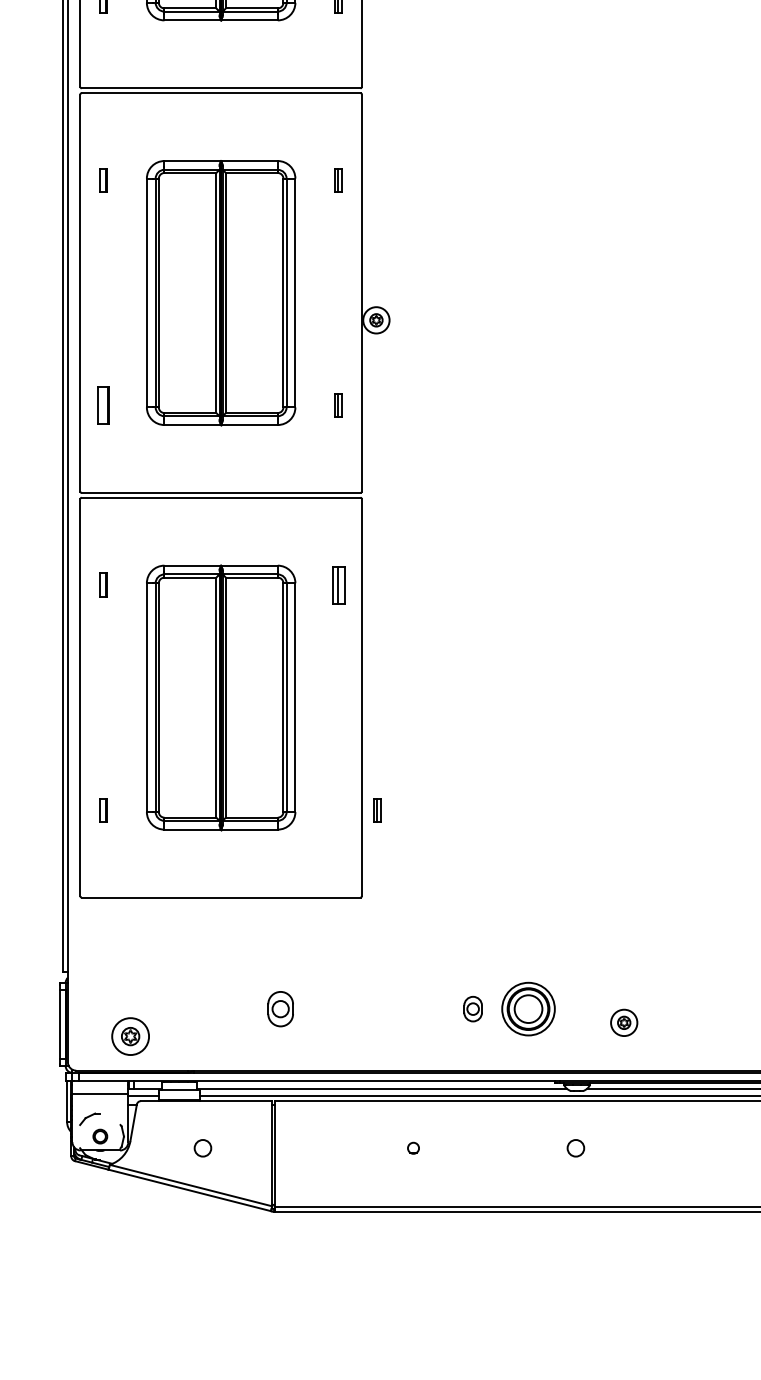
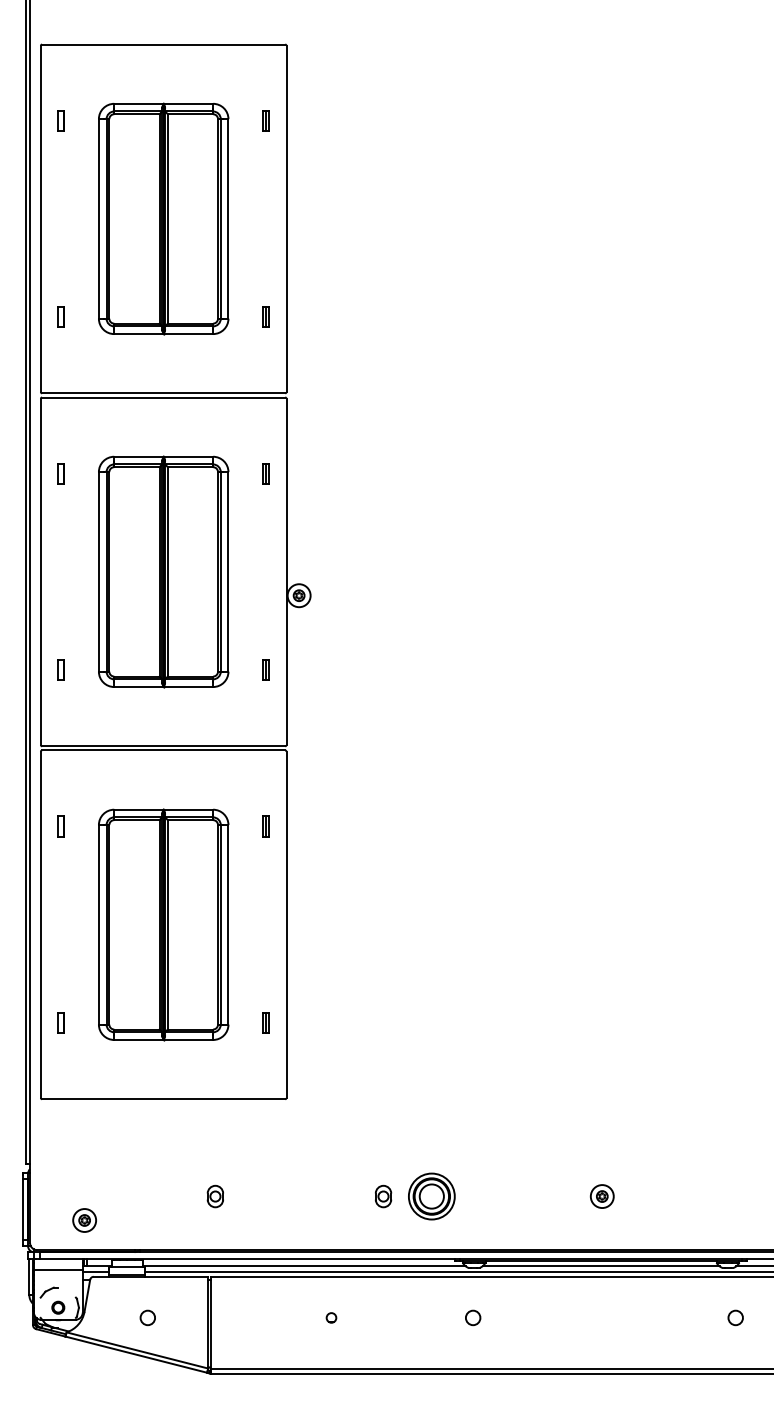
part: (102, 404) -> (60, 669), size x0.62
part: (337, 584) -> (265, 826), size x0.62
part: (376, 809) -> (265, 1022), moved
part: (279, 1009) -> (214, 1196), size x0.71
part: (623, 1022) -> (601, 1196), moved
part: (130, 1036) -> (84, 1220), size x0.71

